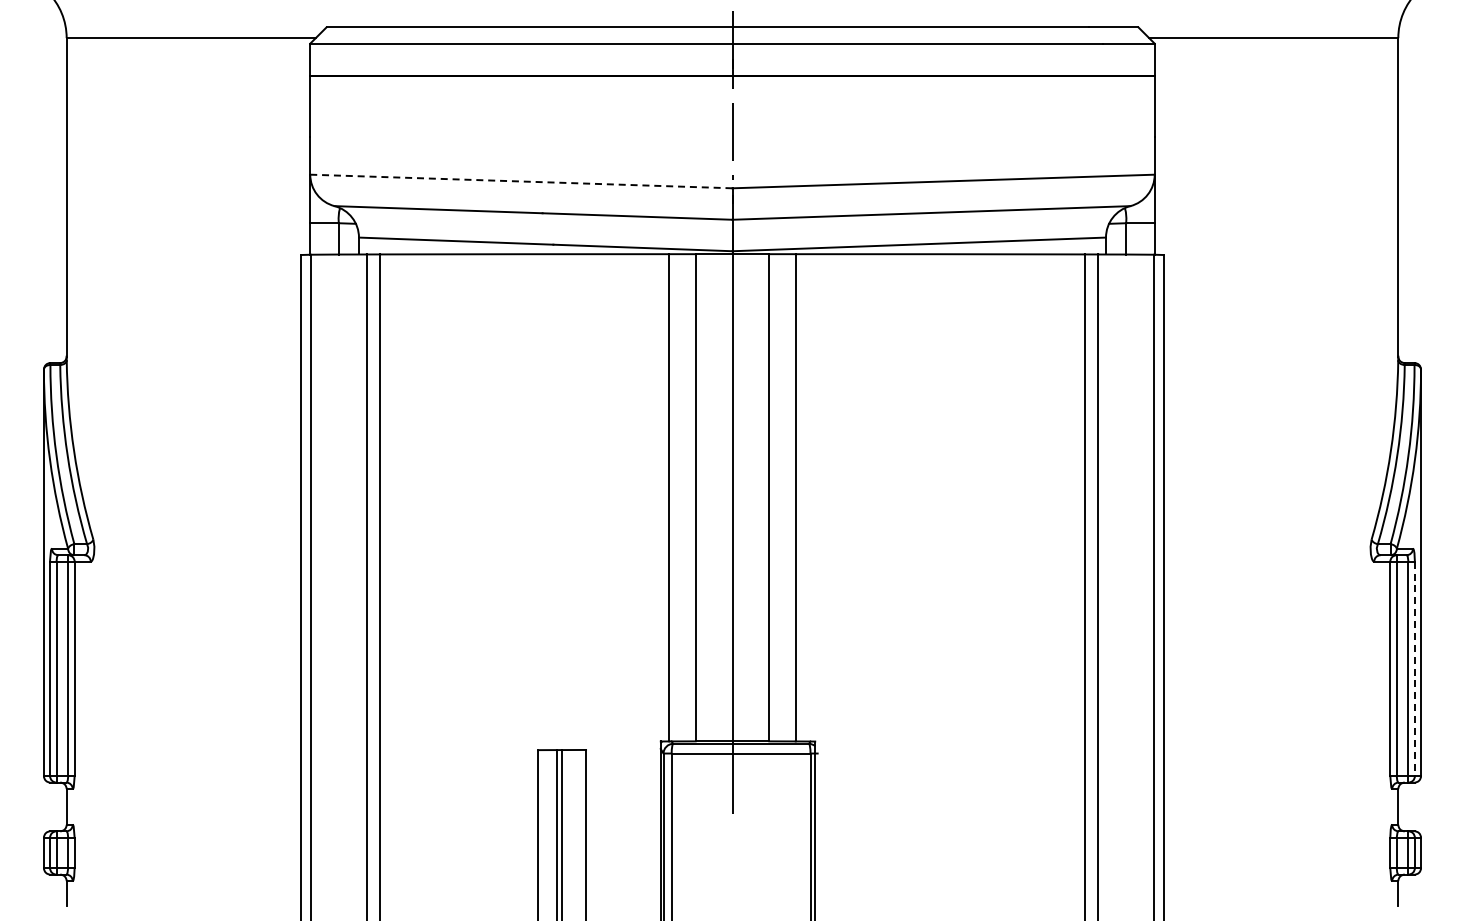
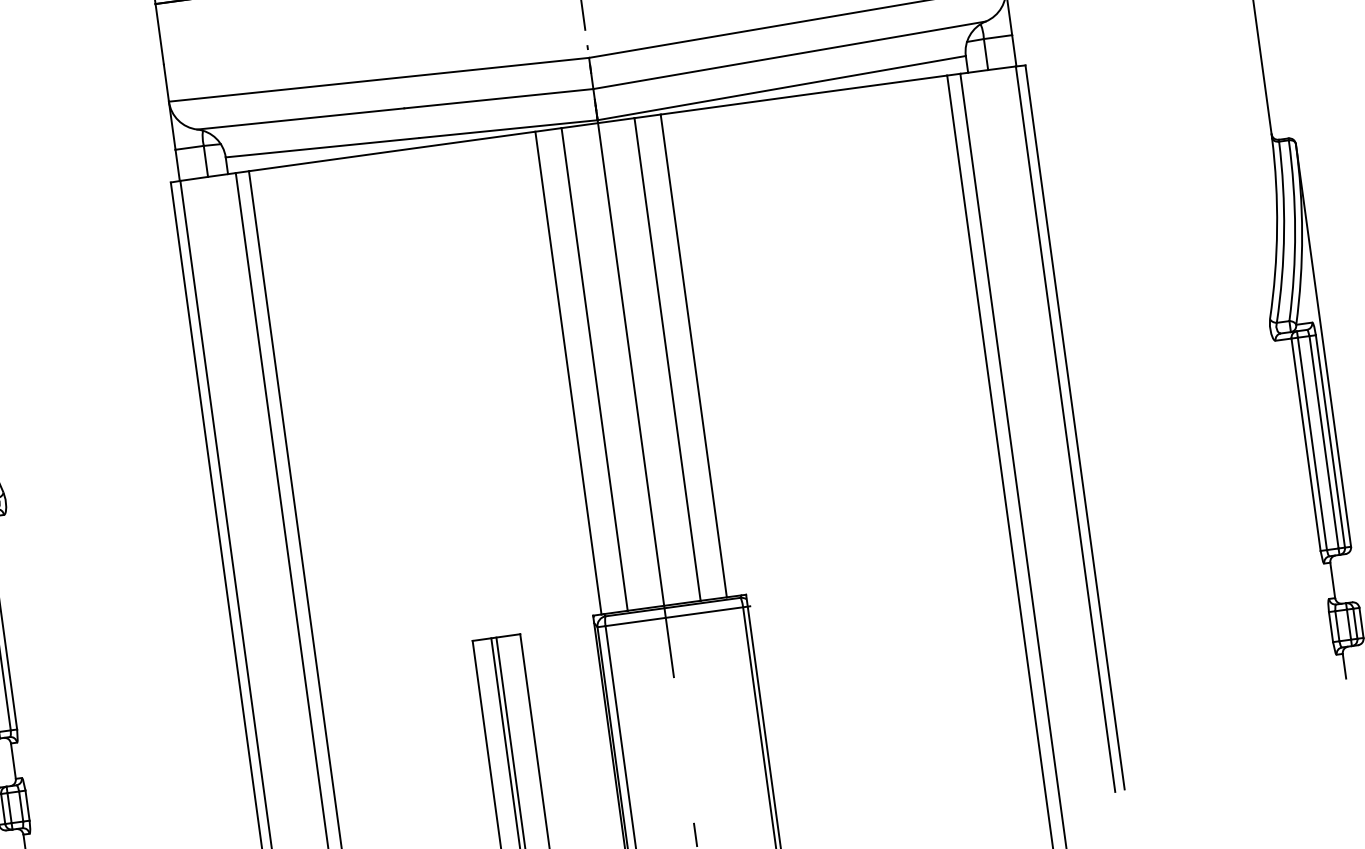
line: (520, 181) -> (378, 79), dashed -> solid
line: (1414, 669) -> (1330, 442), dashed -> solid

